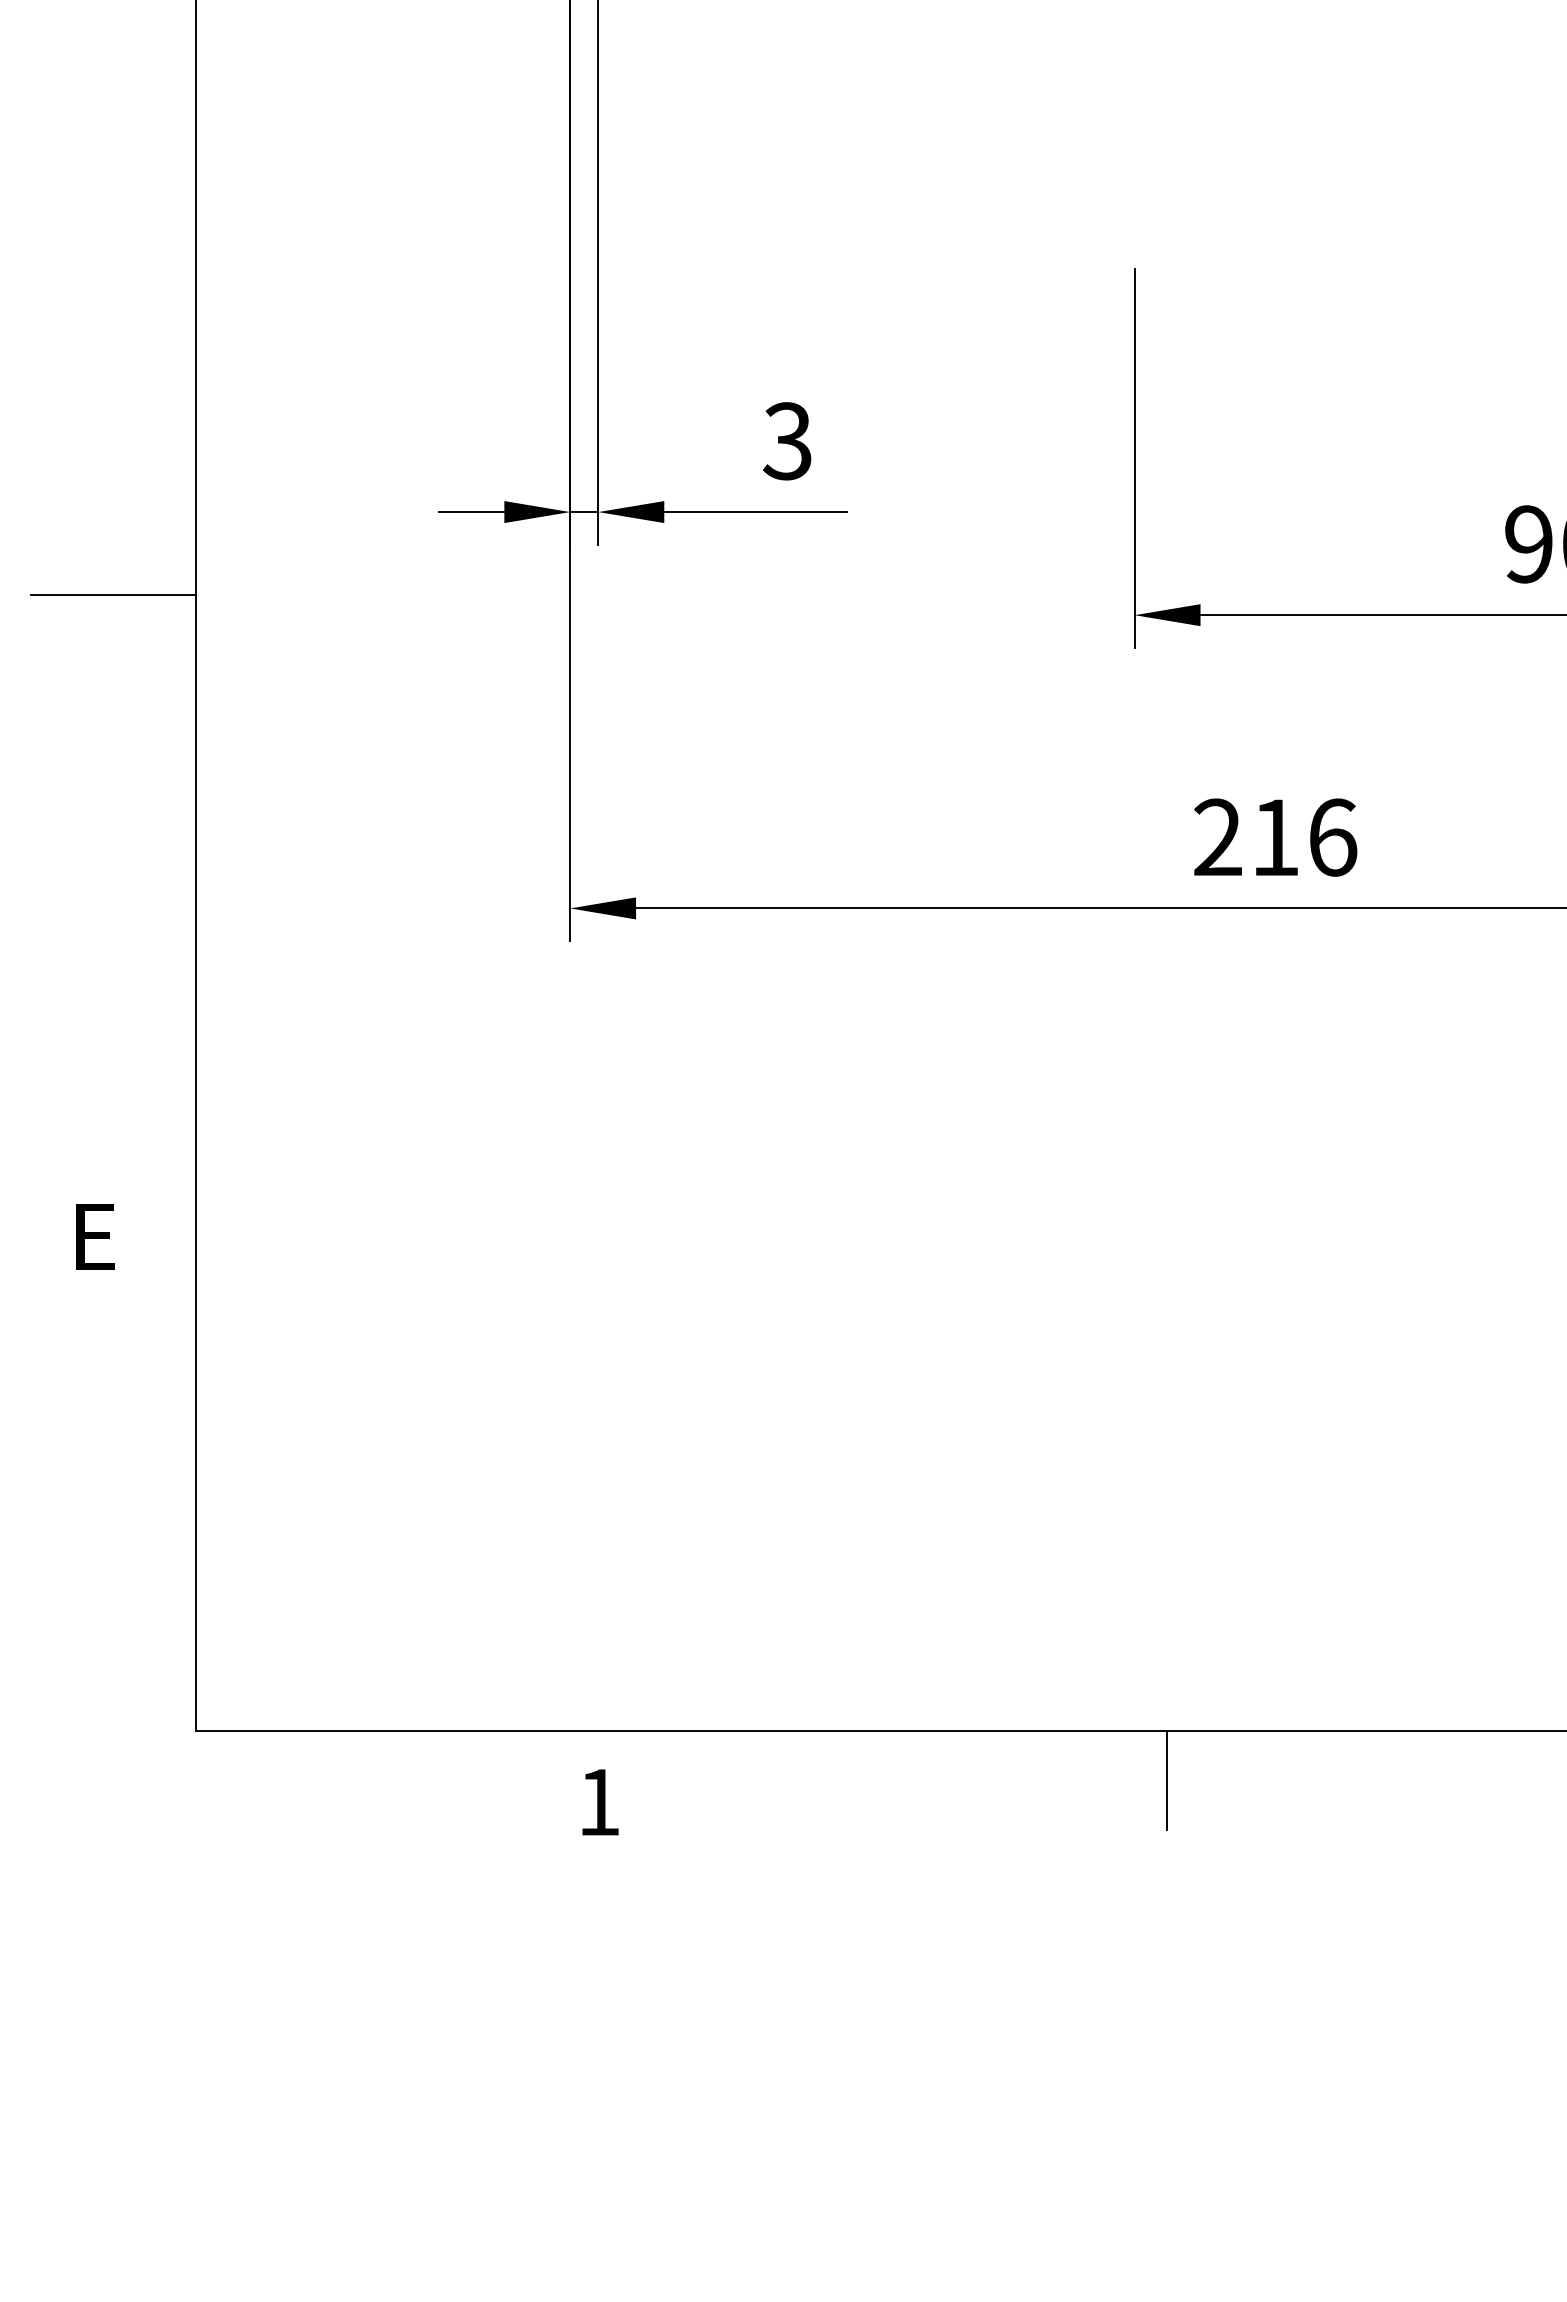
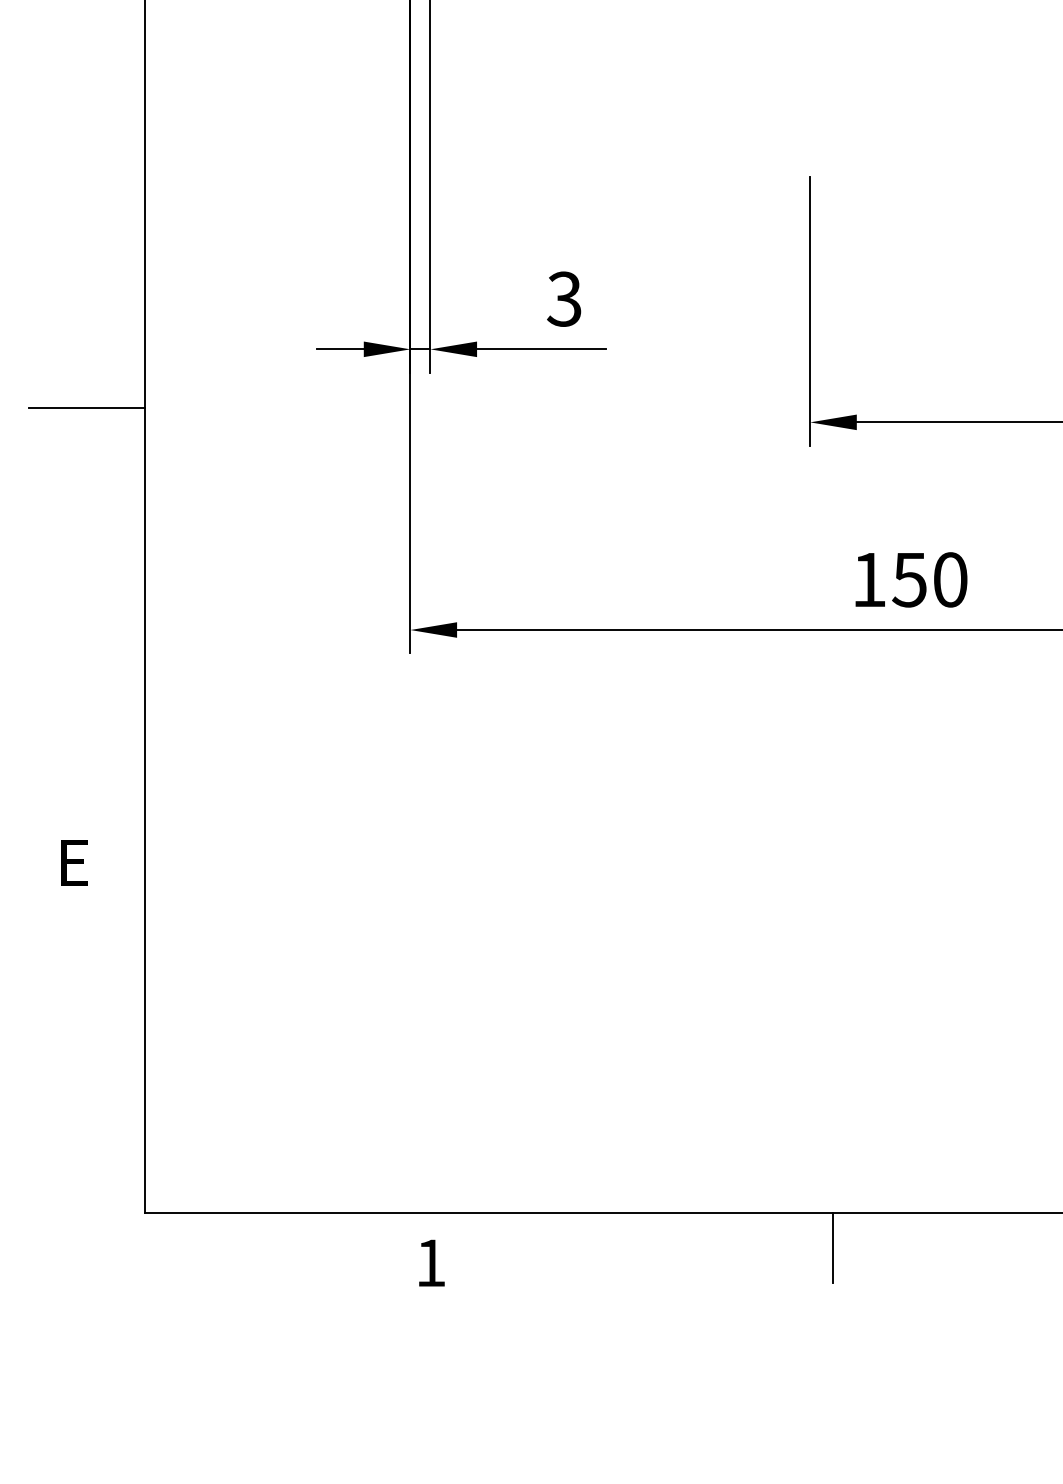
text: (1275, 837) -> (909, 579), 216 -> 150

